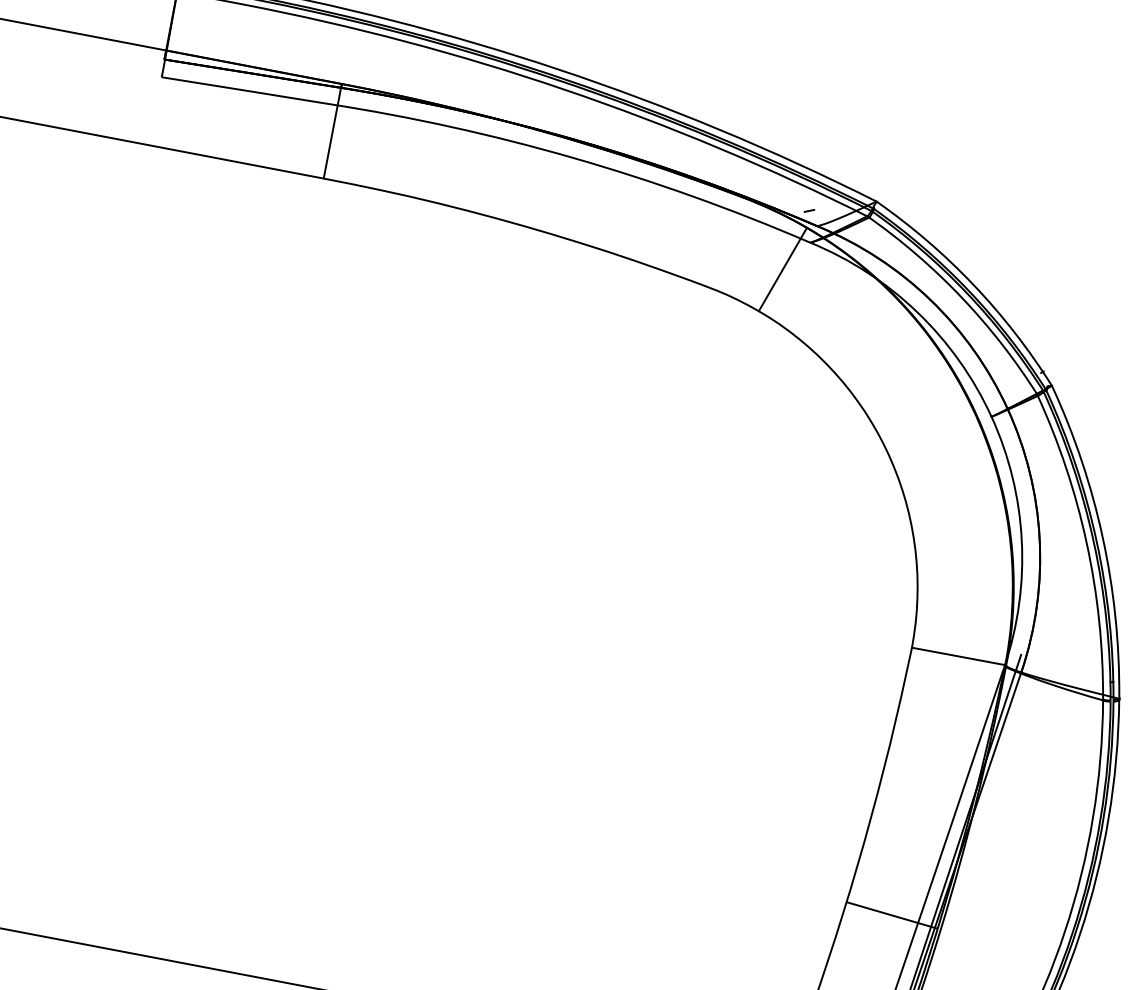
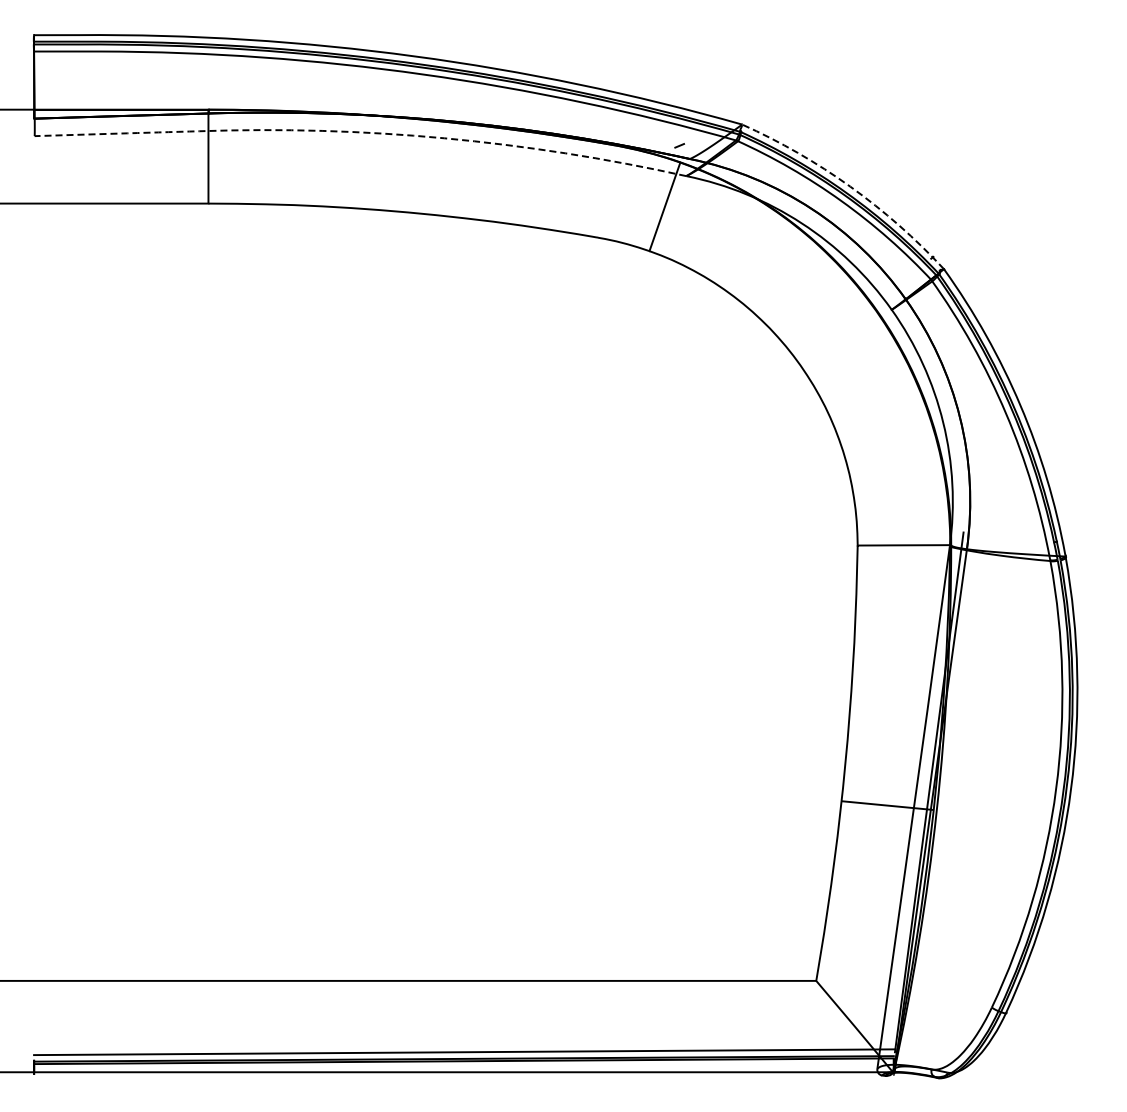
line: (491, 136) -> (361, 132), solid -> dashed
line: (973, 284) -> (850, 186), solid -> dashed

